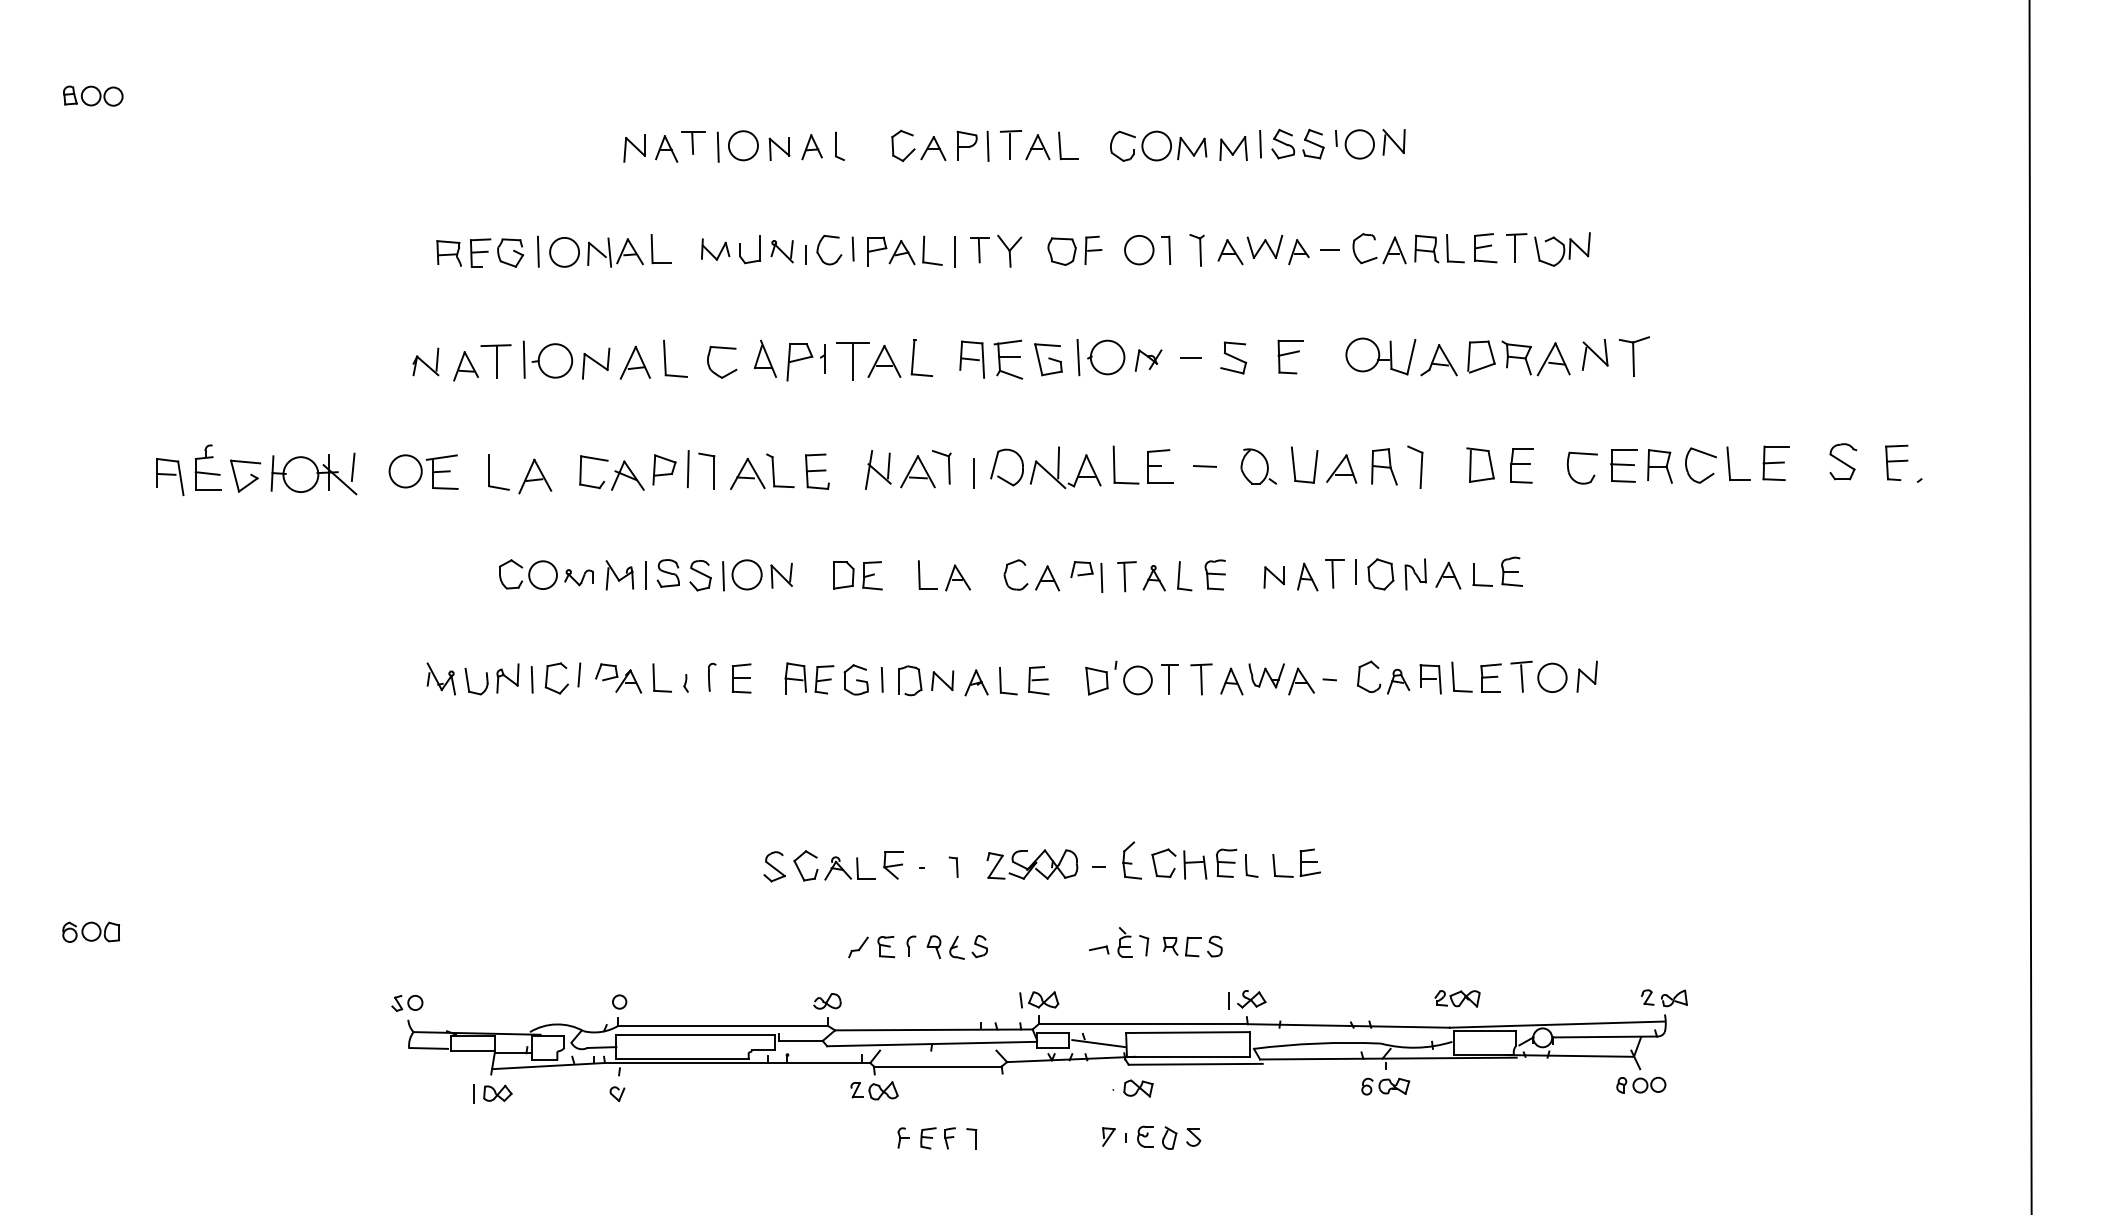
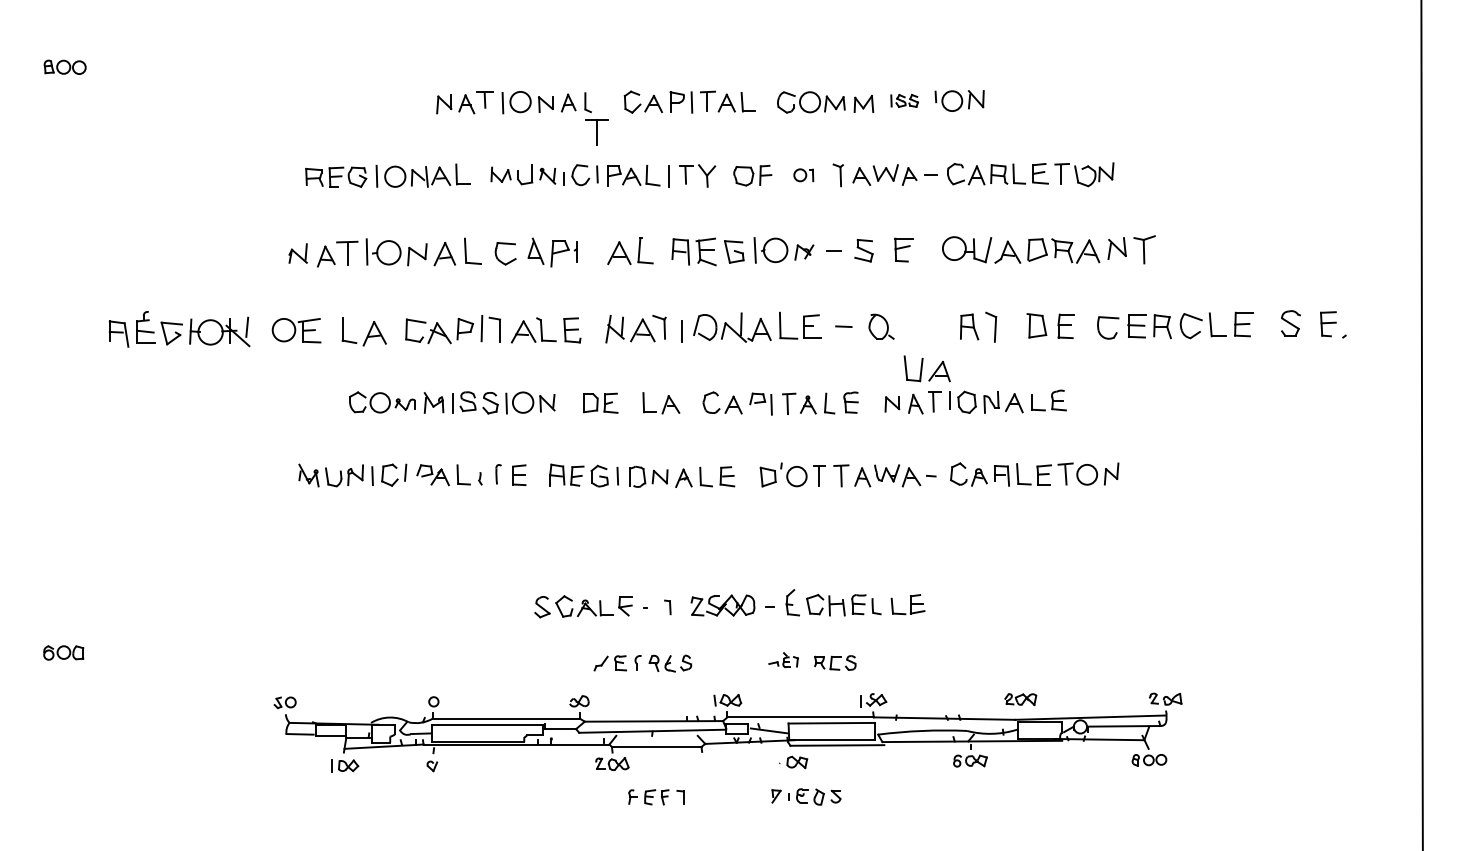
part: (1291, 143) -> (904, 100), size x0.6
part: (1147, 250) -> (803, 175), size x0.6
part: (851, 361) -> (596, 132), moved
part: (1322, 464) -> (926, 368), moved
part: (1118, 943) -> (783, 660), size x0.7

